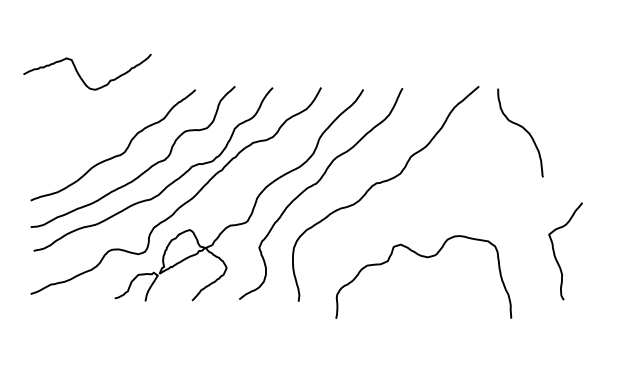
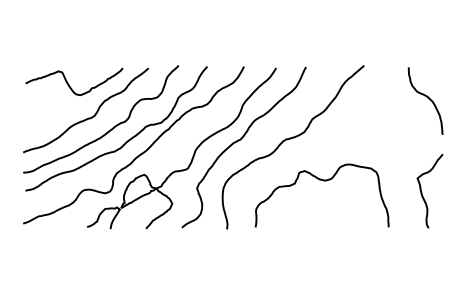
curve: (81, 75) -> (69, 84), moved
curve: (522, 129) -> (427, 98), moved
curve: (425, 258) -> (323, 181), moved

